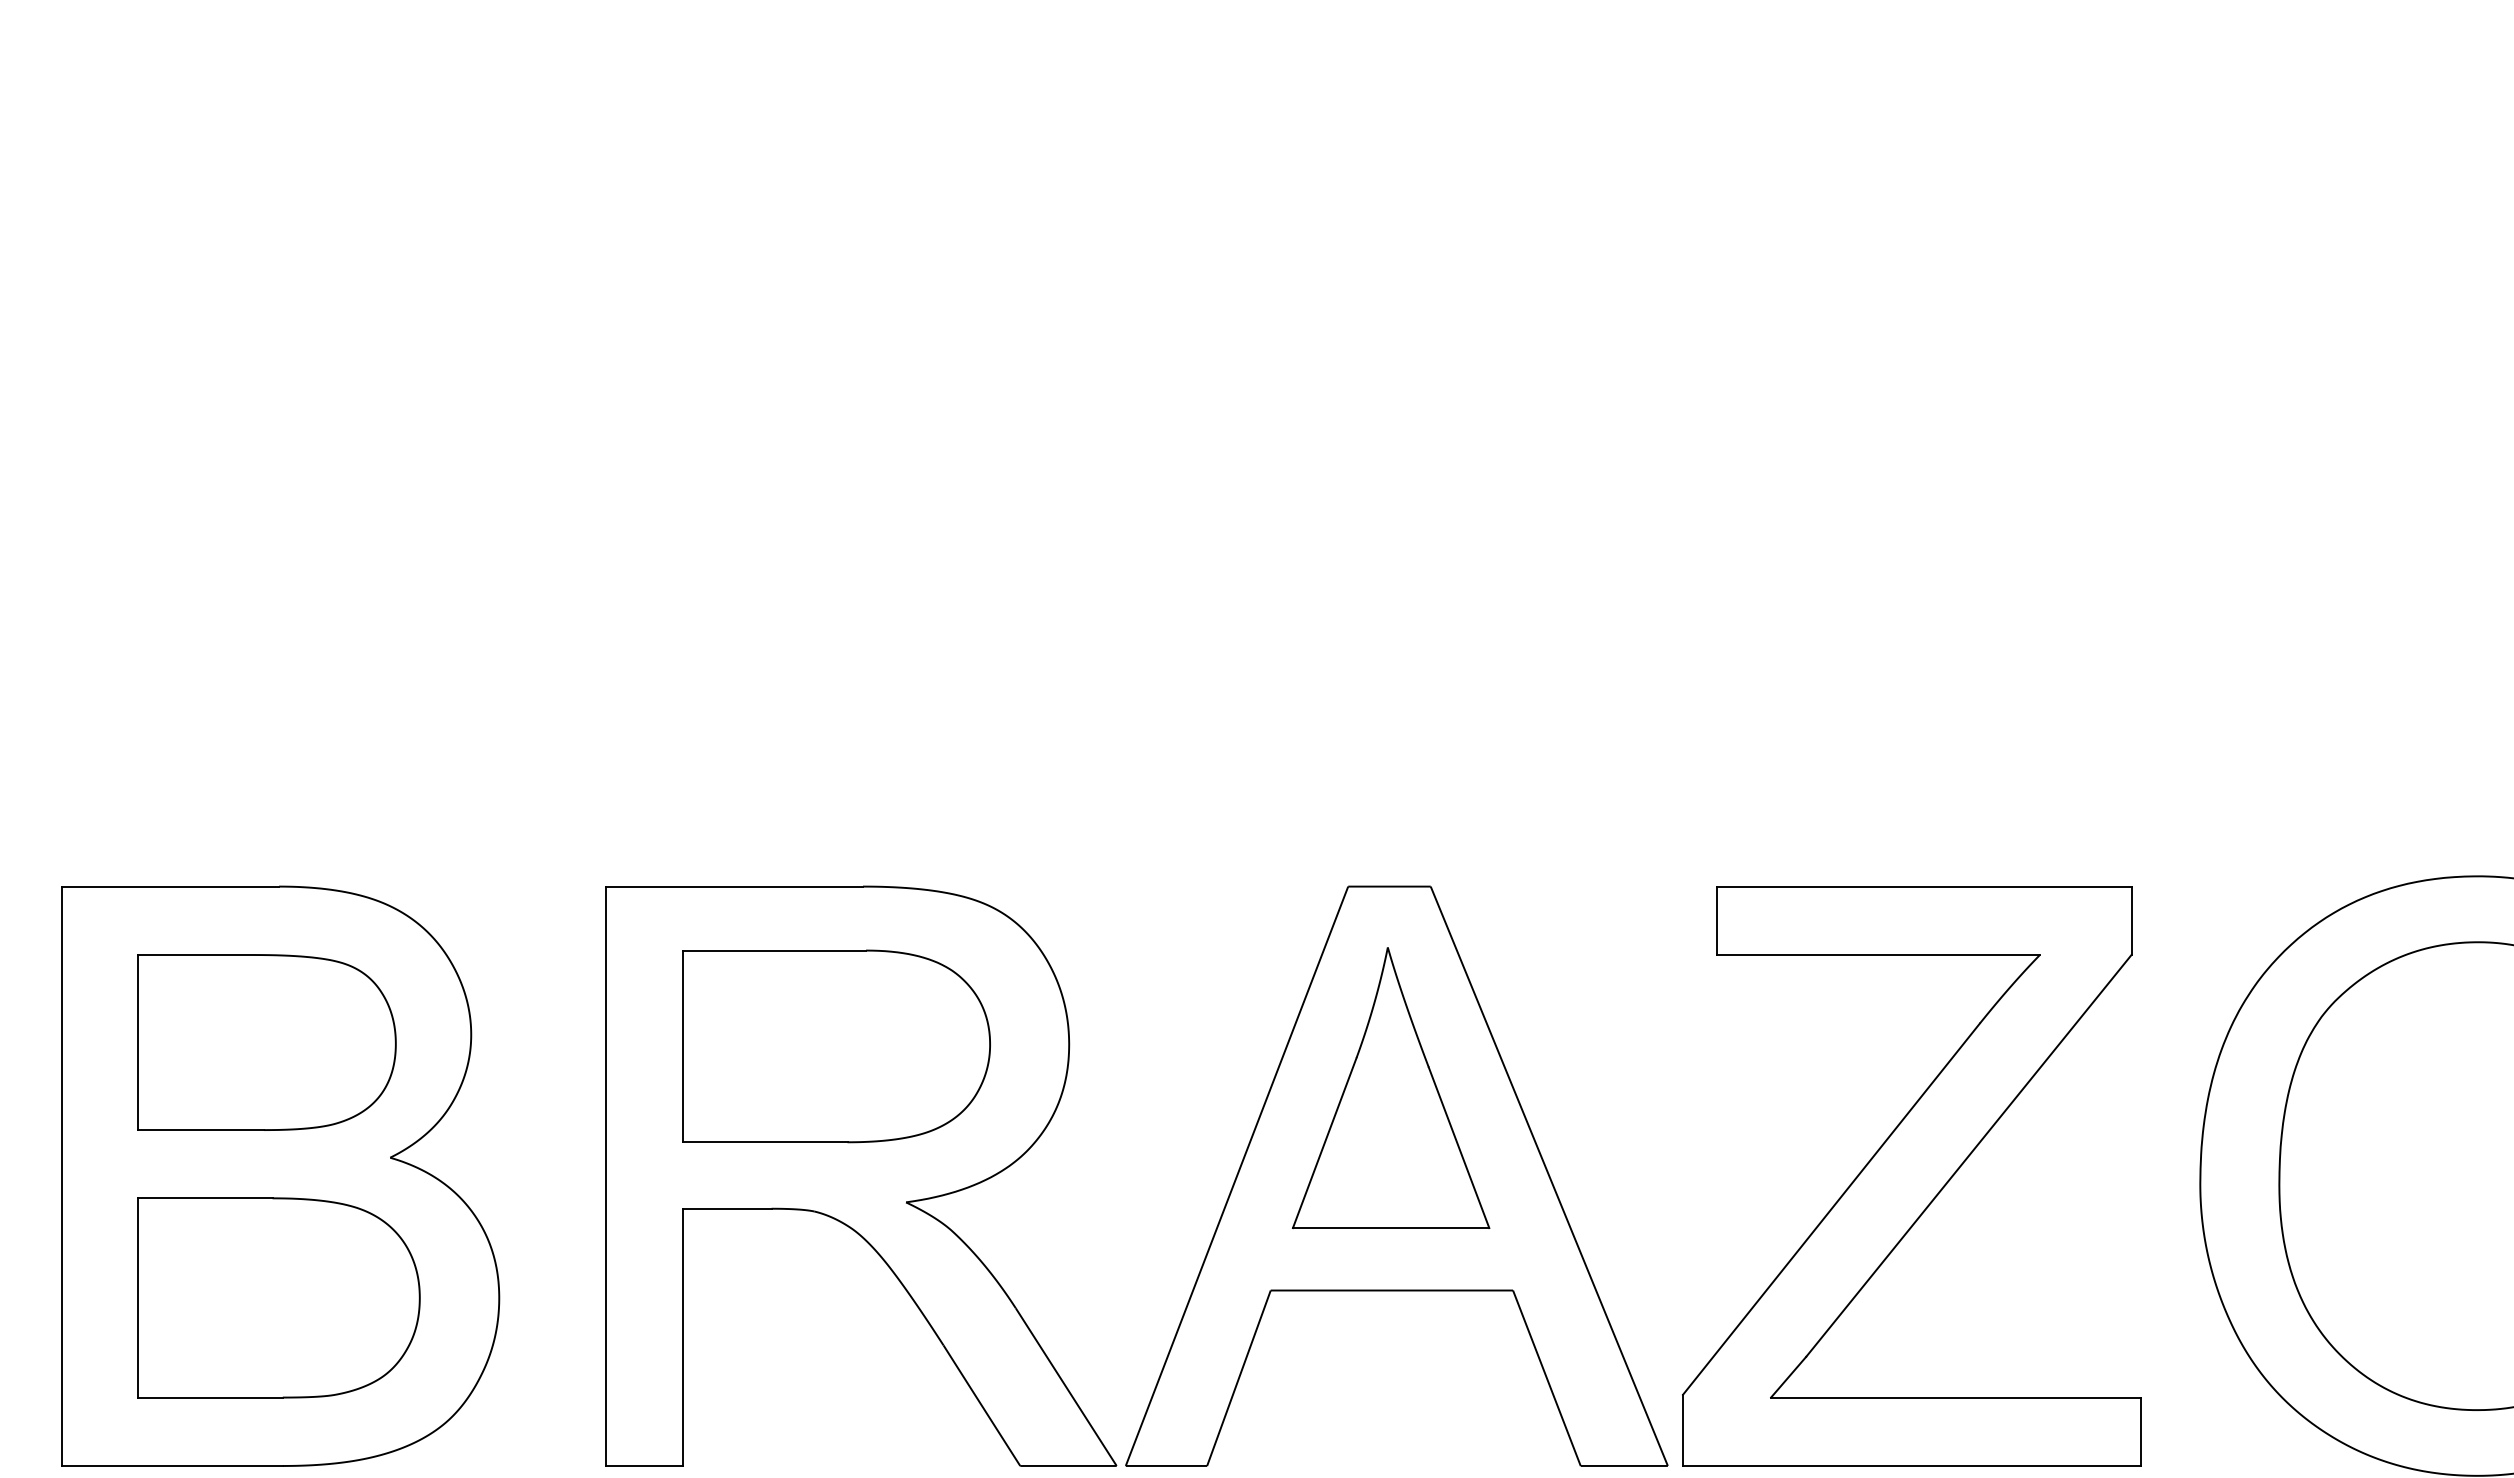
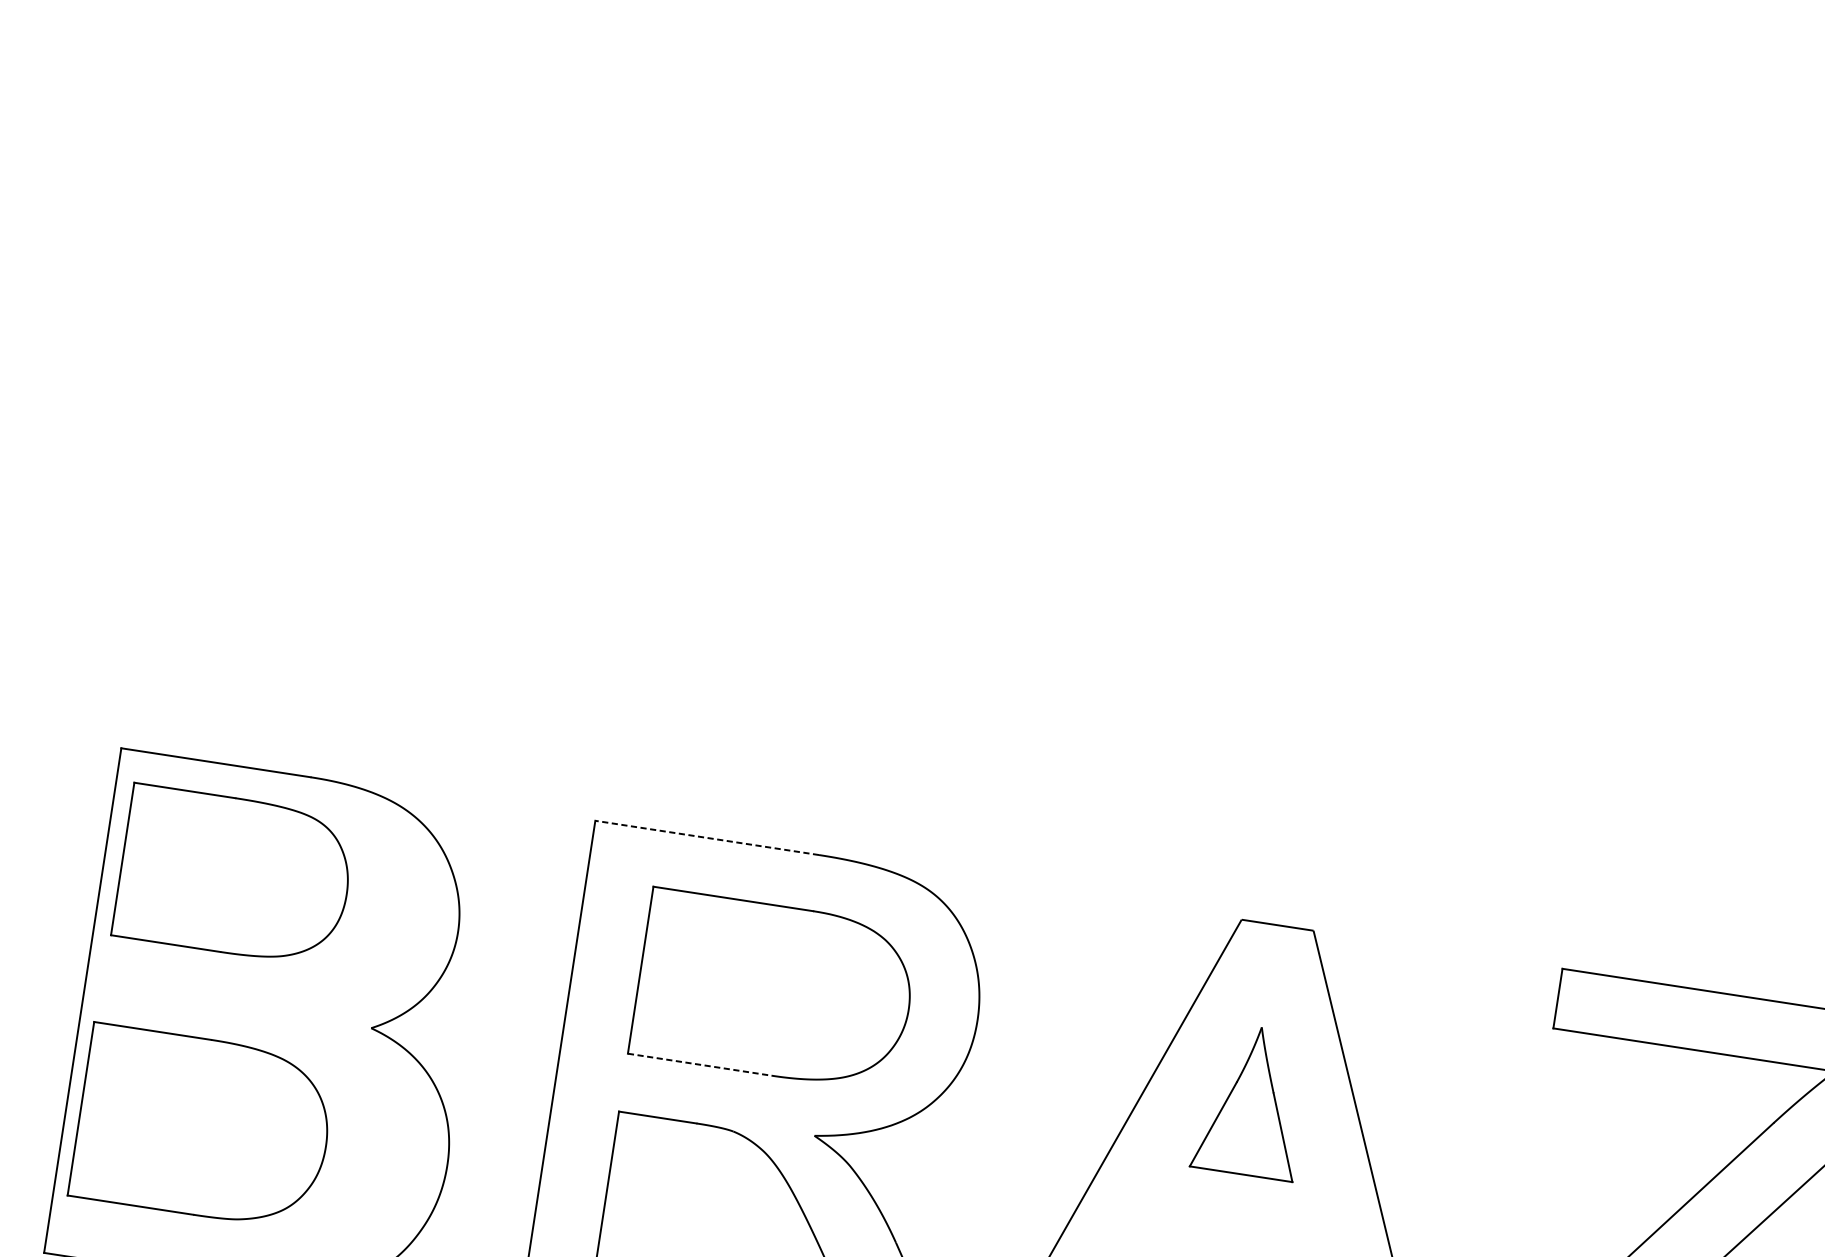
line: (734, 886) -> (707, 837), solid -> dashed
part: (266, 1042) -> (234, 876), moved
part: (1391, 1088) -> (1252, 1101), size x0.6
line: (765, 1142) -> (700, 1064), solid -> dashed
part: (278, 1297) -> (202, 1127), moved

